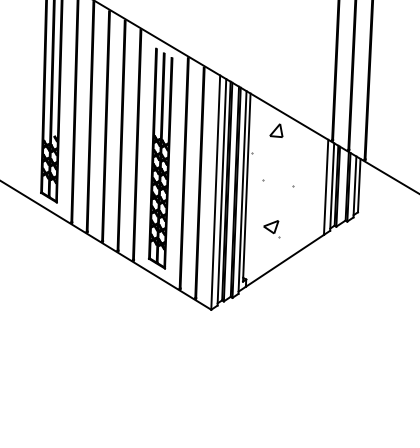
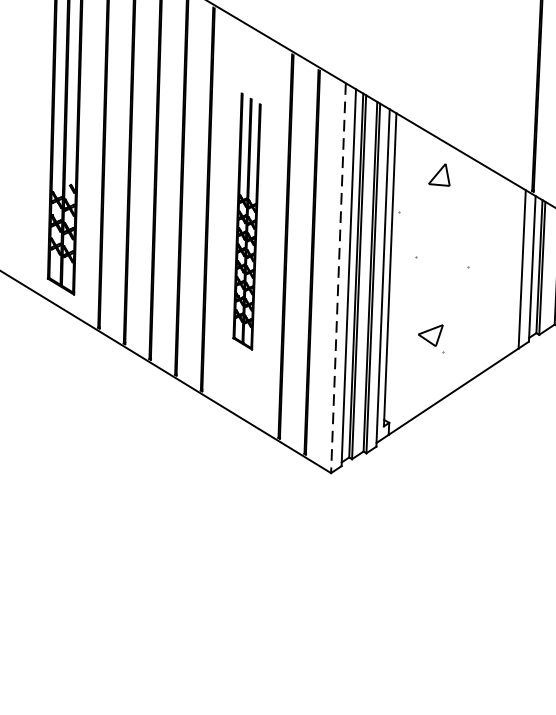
part: (160, 158) -> (246, 221), size x0.7
line: (215, 193) -> (338, 279), solid -> dashed

